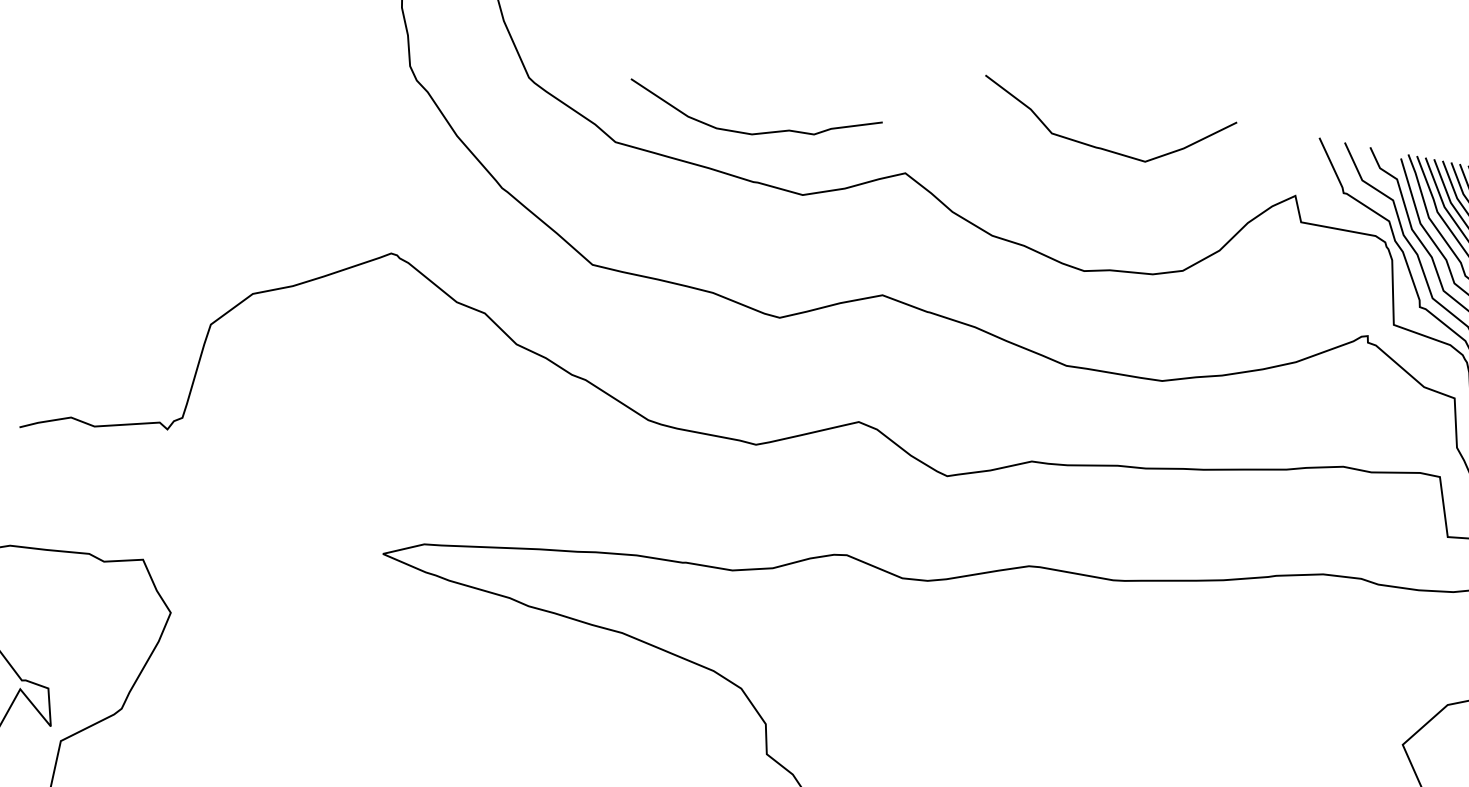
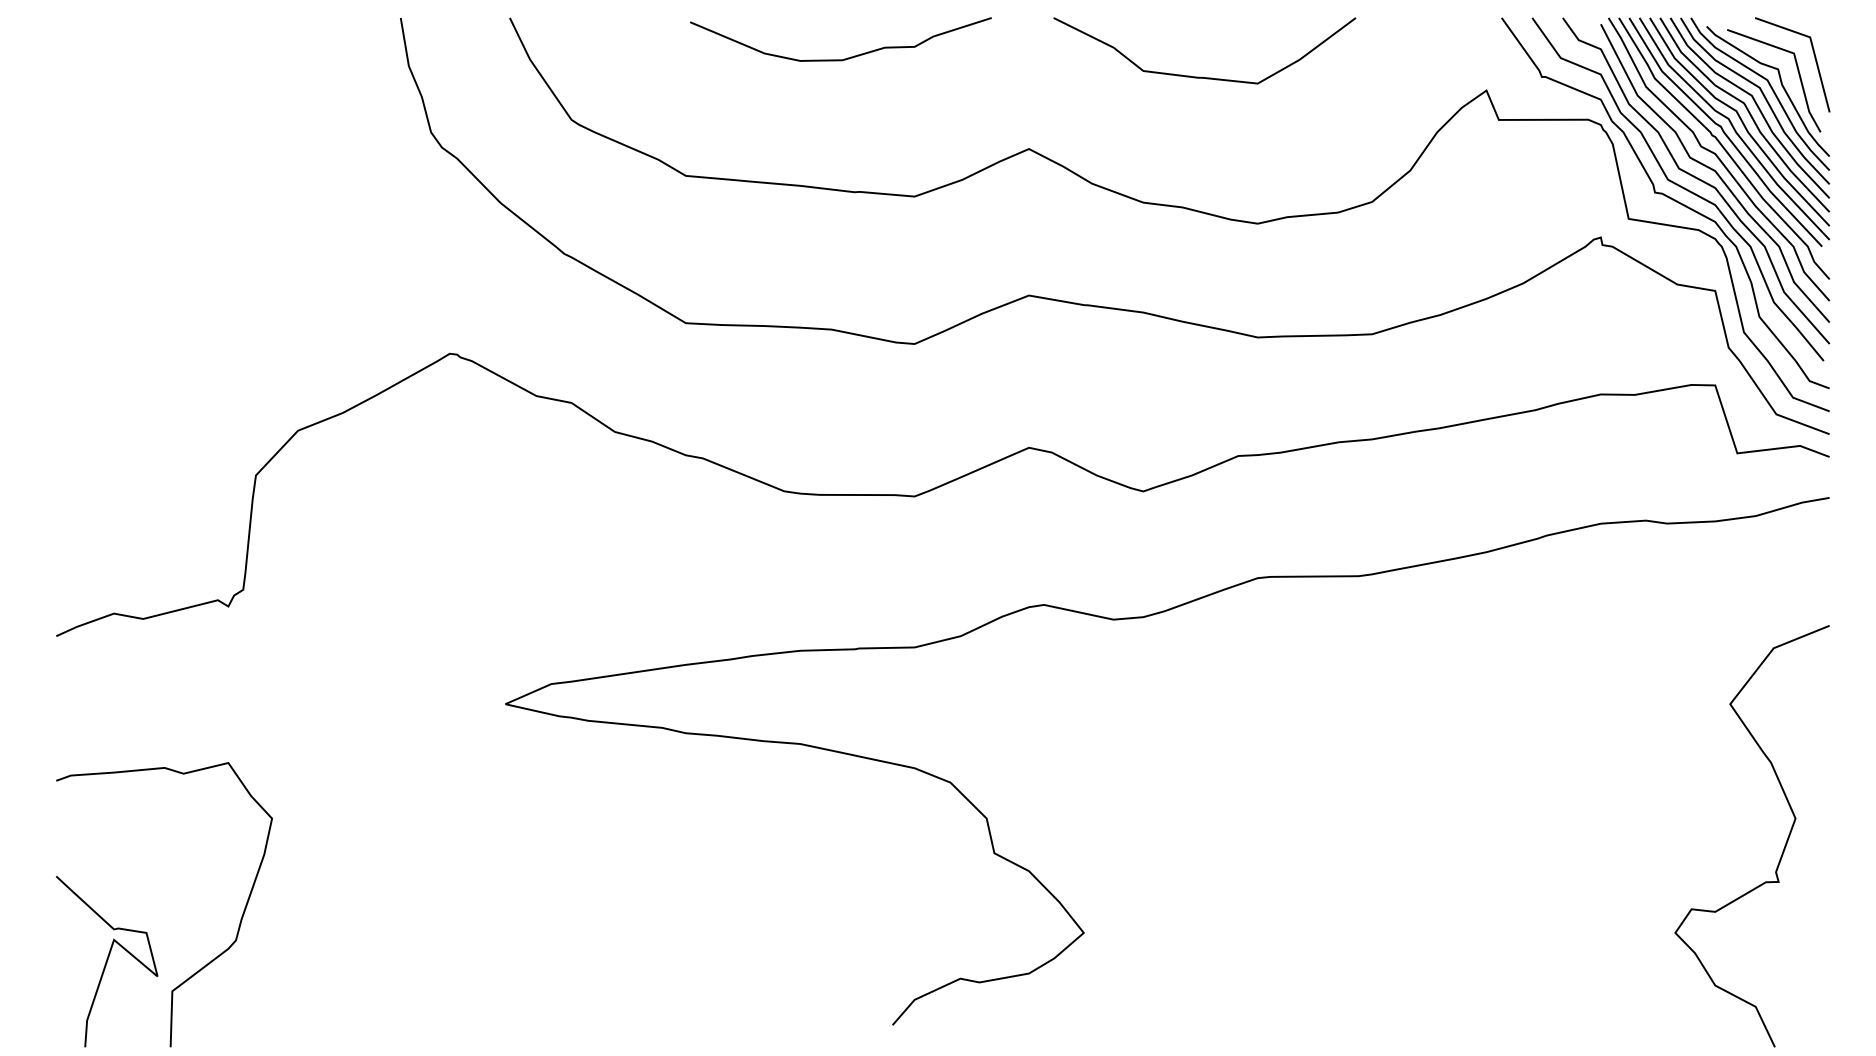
curve: (756, 132) -> (847, 57), moved
curve: (1099, 147) -> (1201, 76), moved

